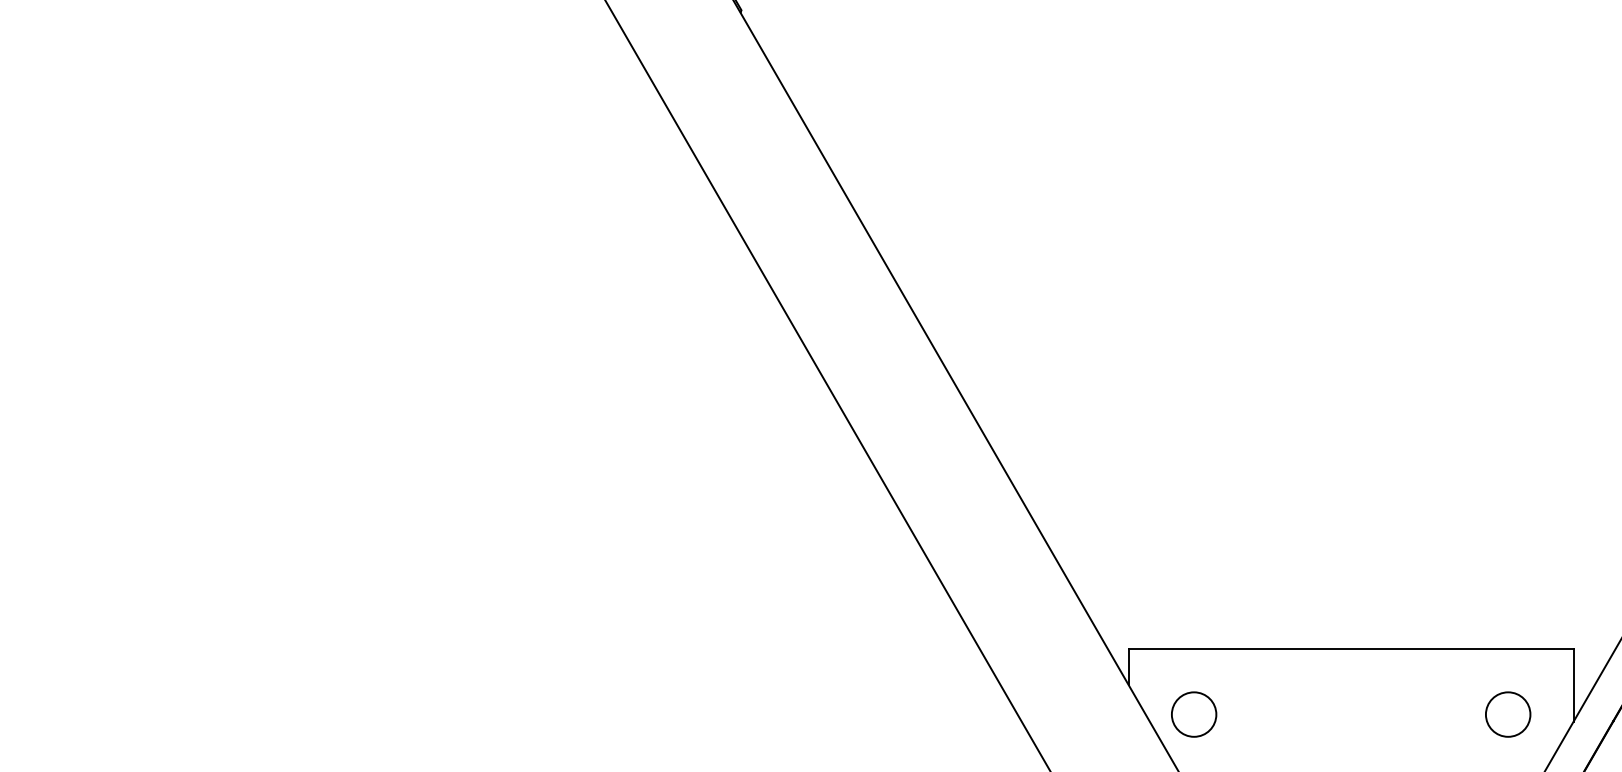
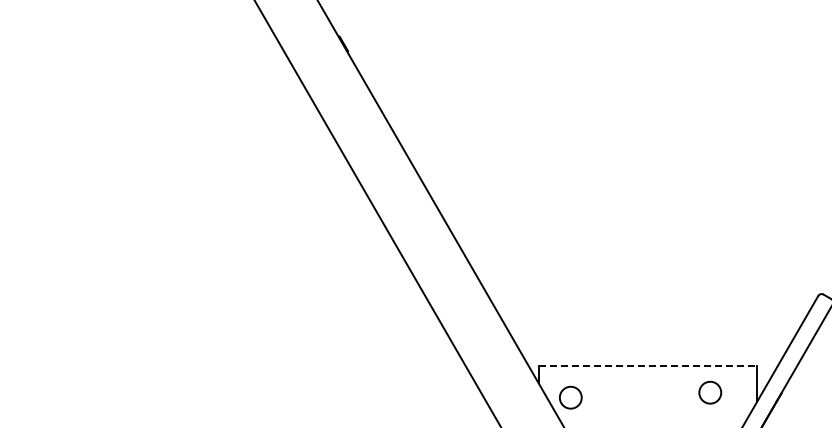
line: (1352, 649) -> (648, 365), solid -> dashed
circle: (1508, 714) -> (710, 392), moved

